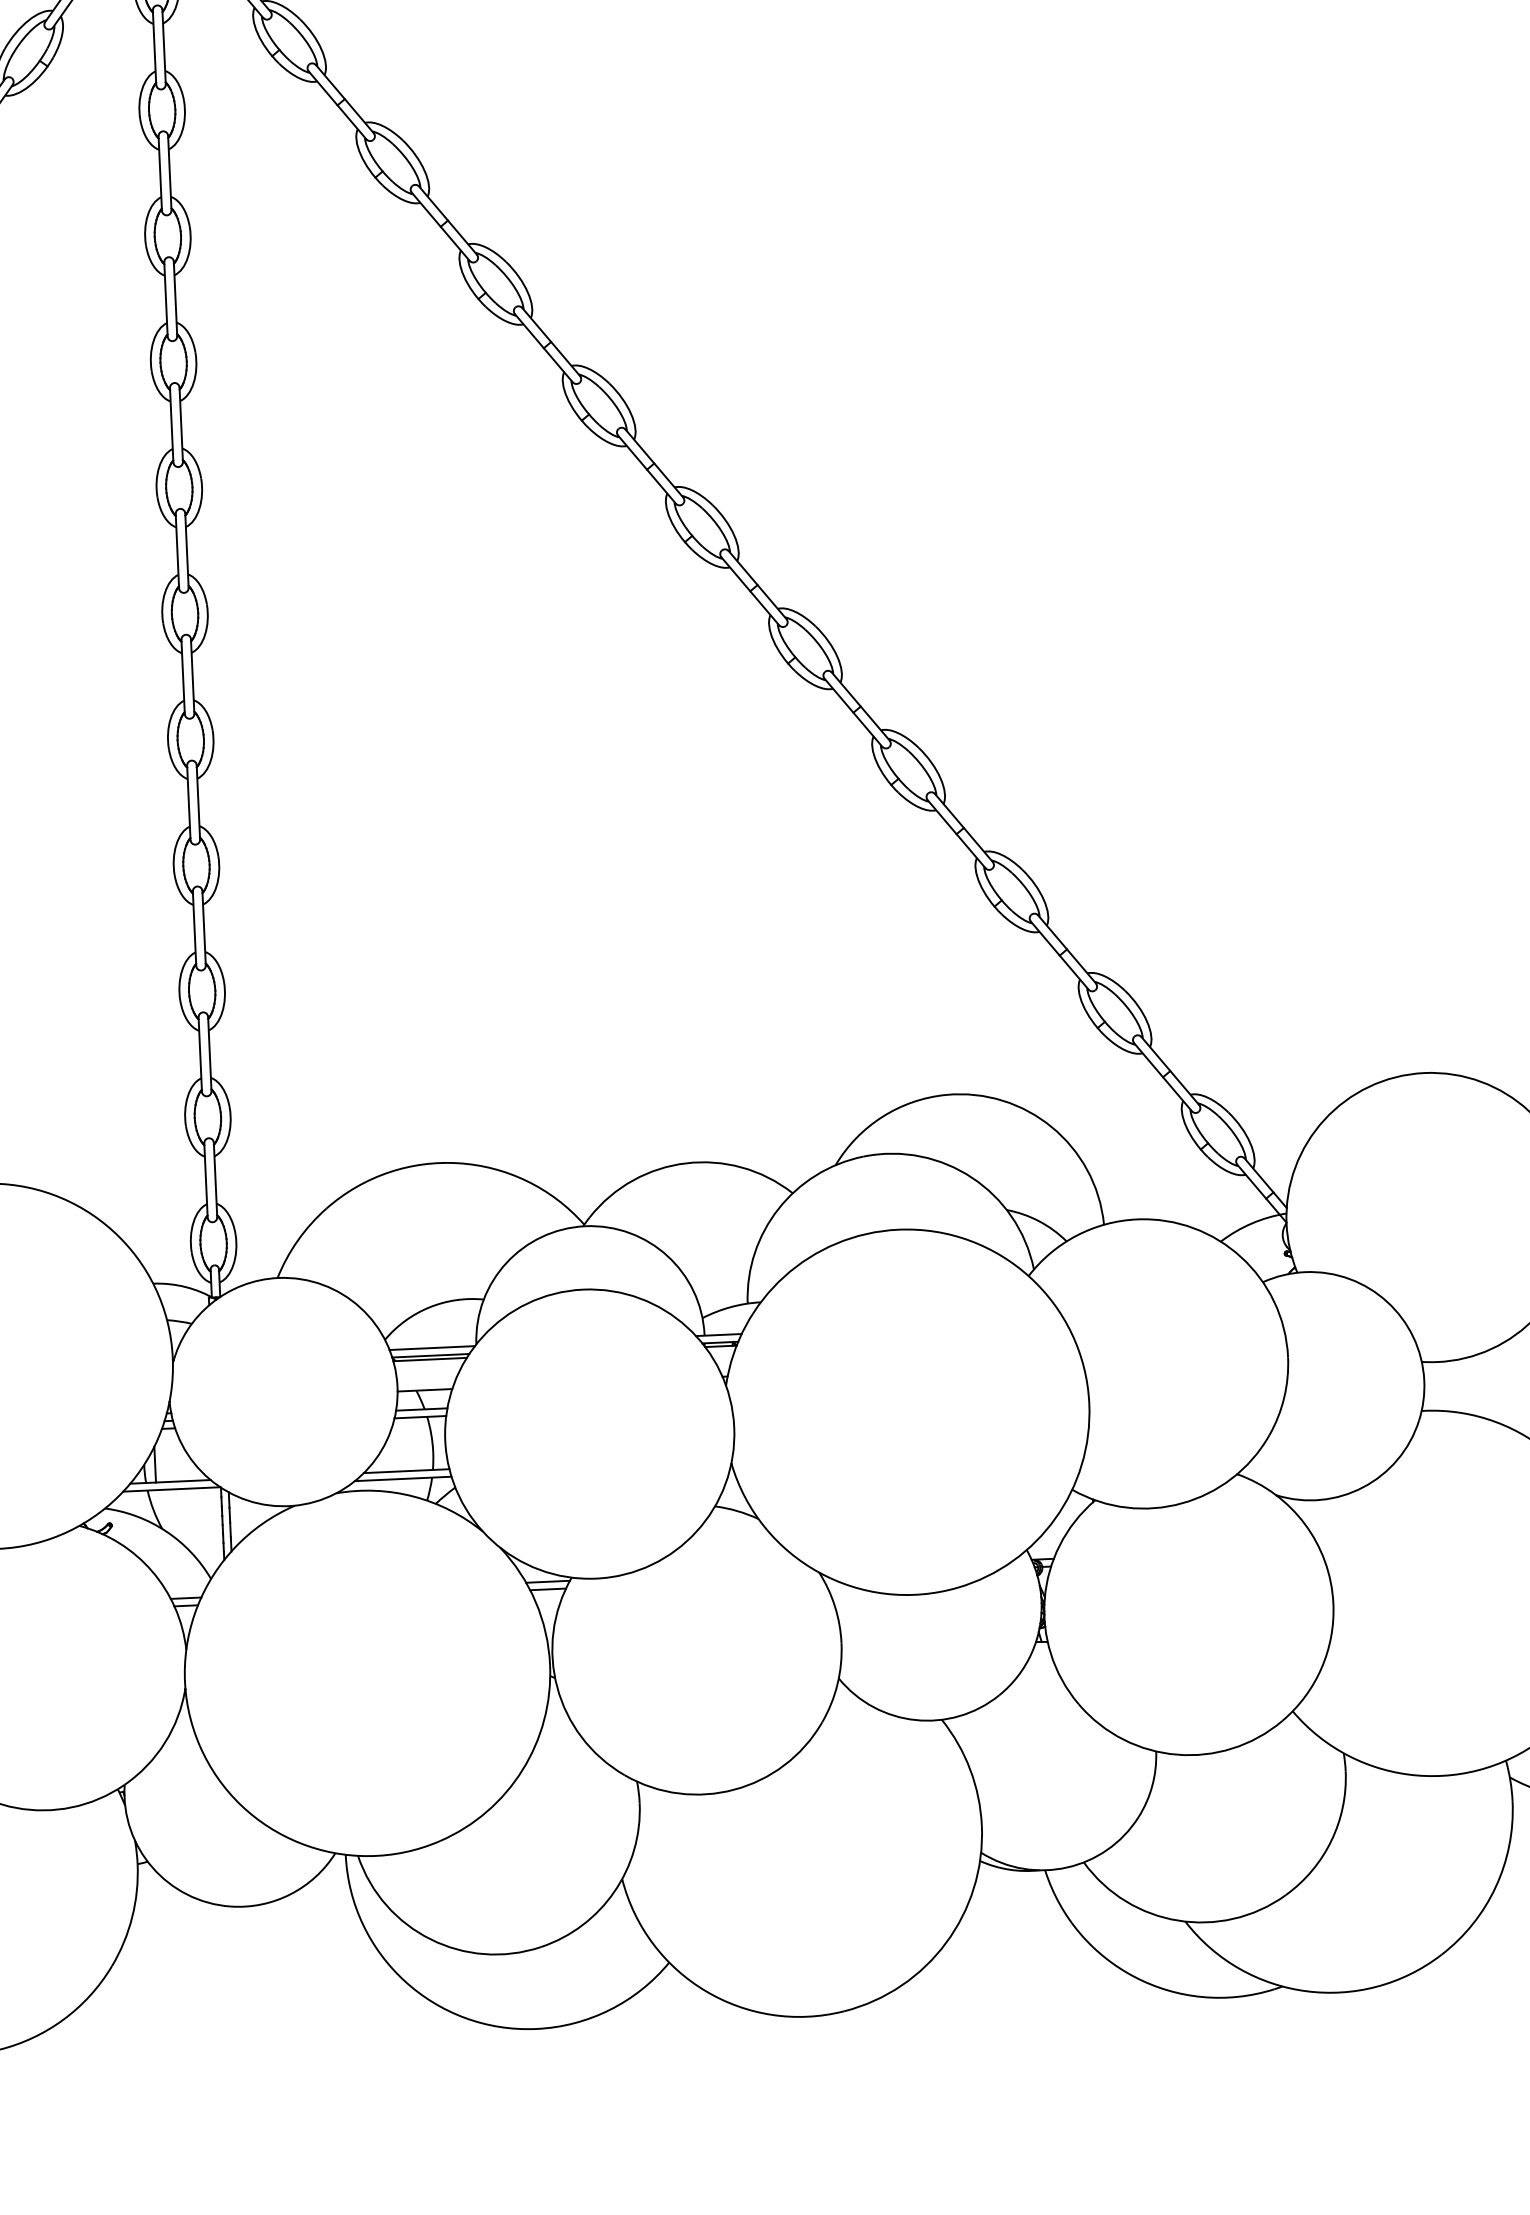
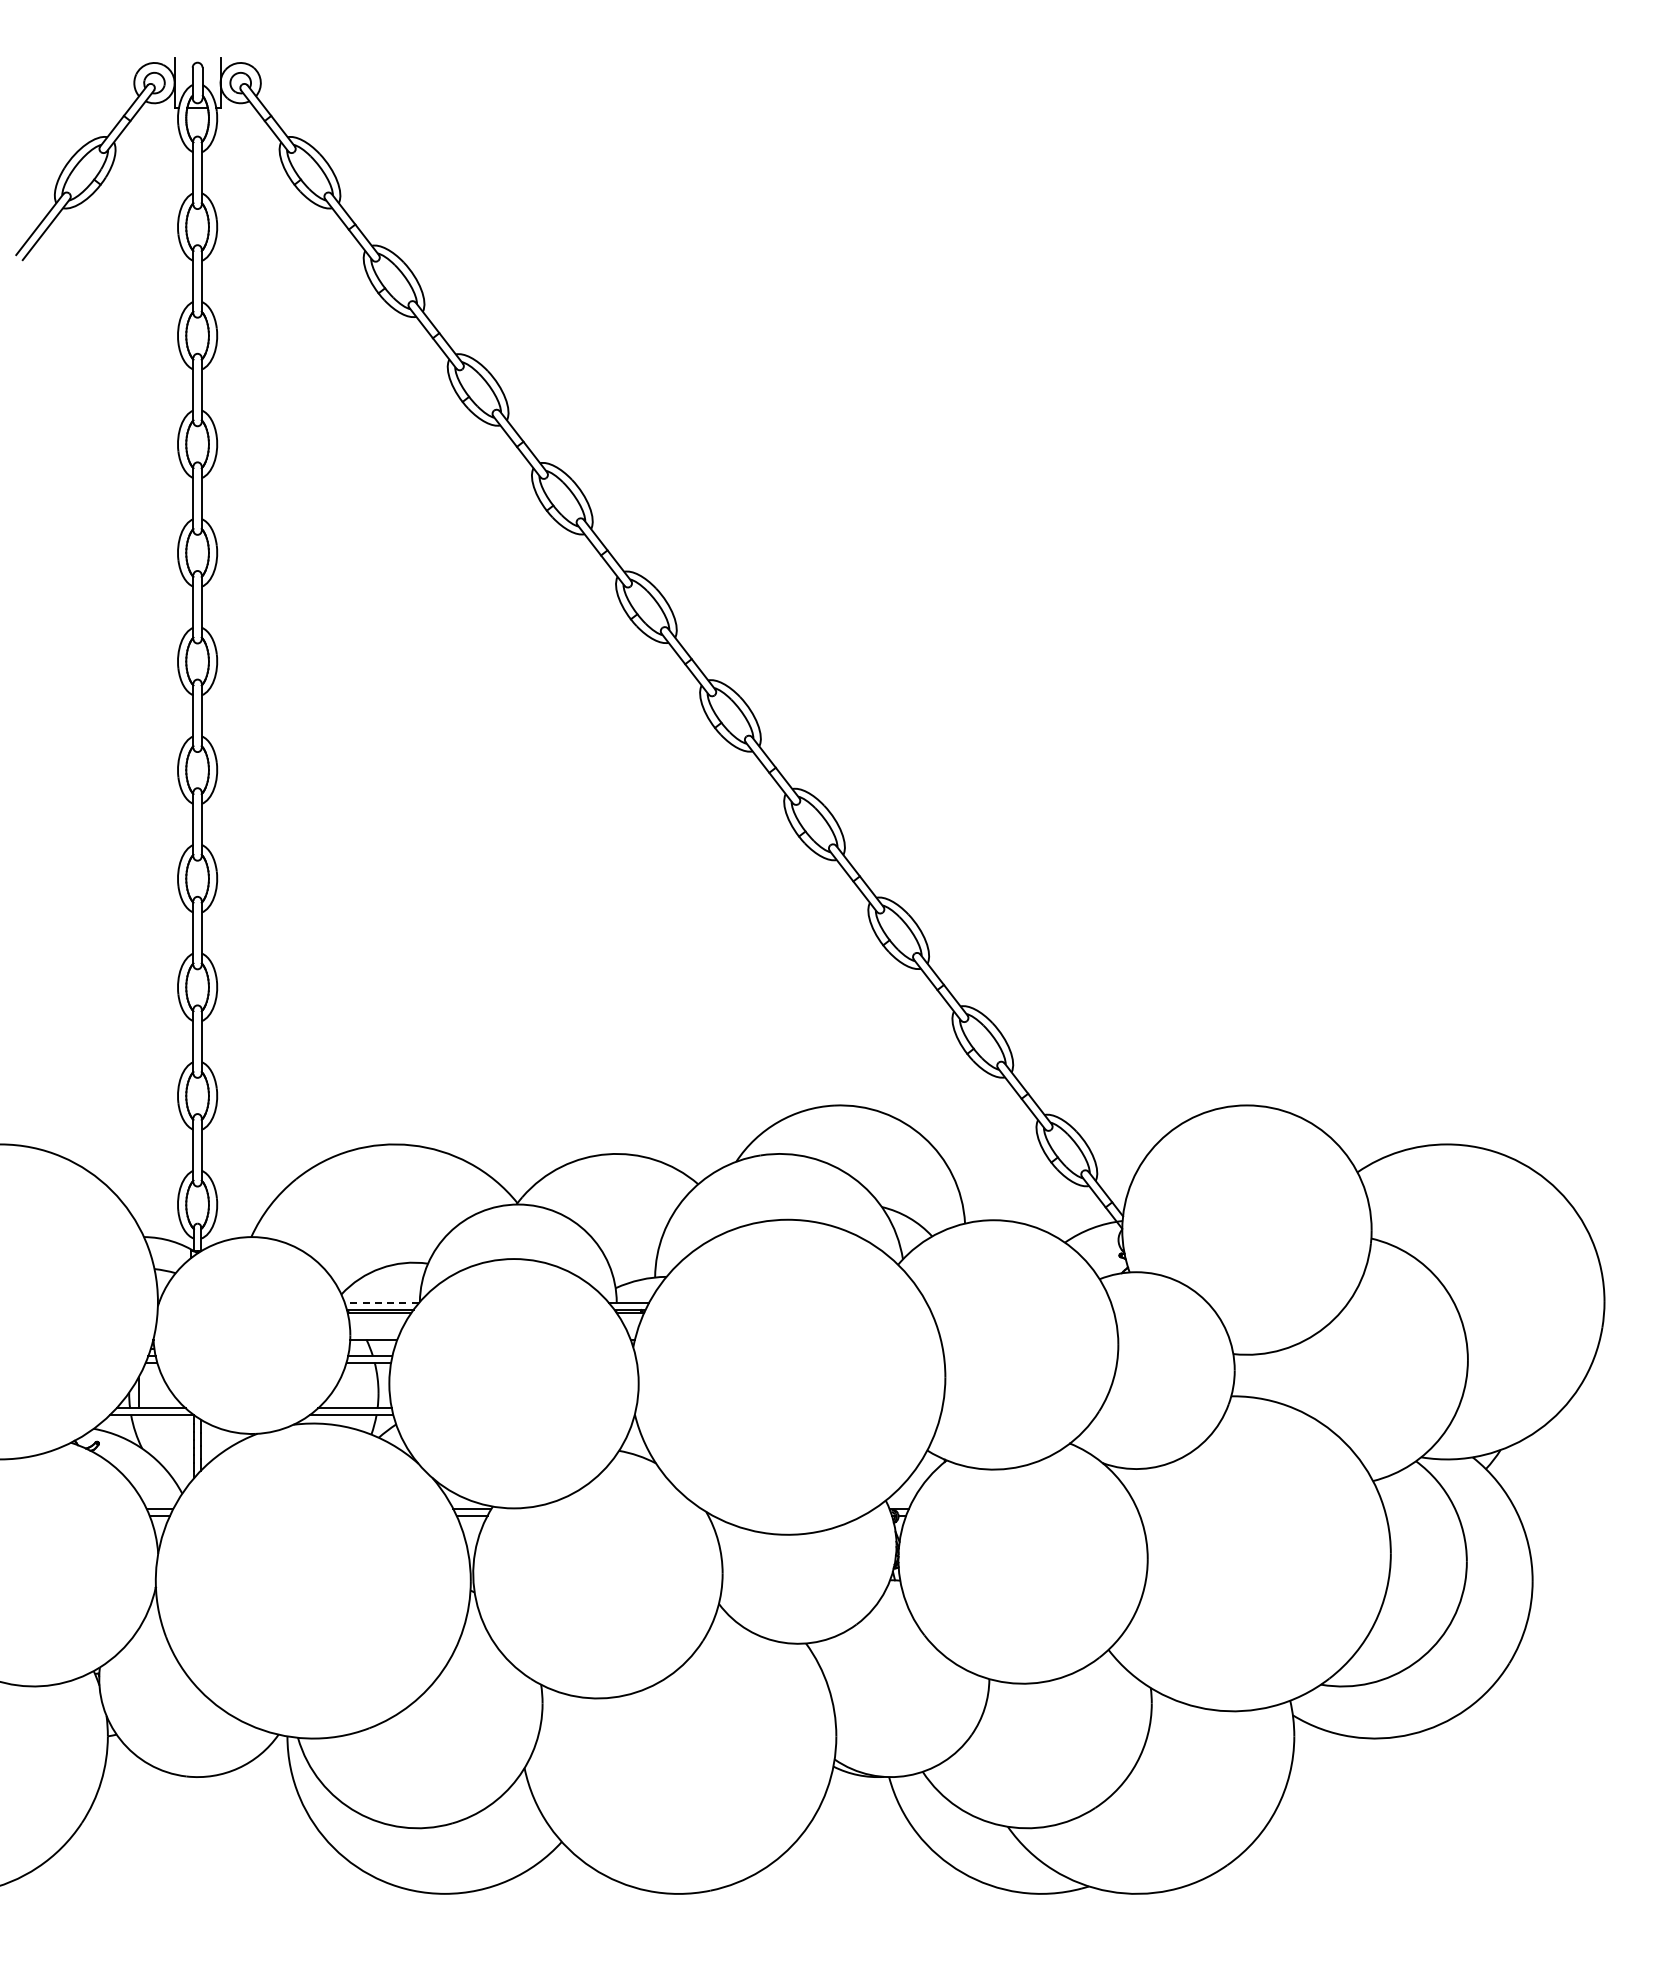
line: (431, 1348) -> (381, 1303), solid -> dashed

